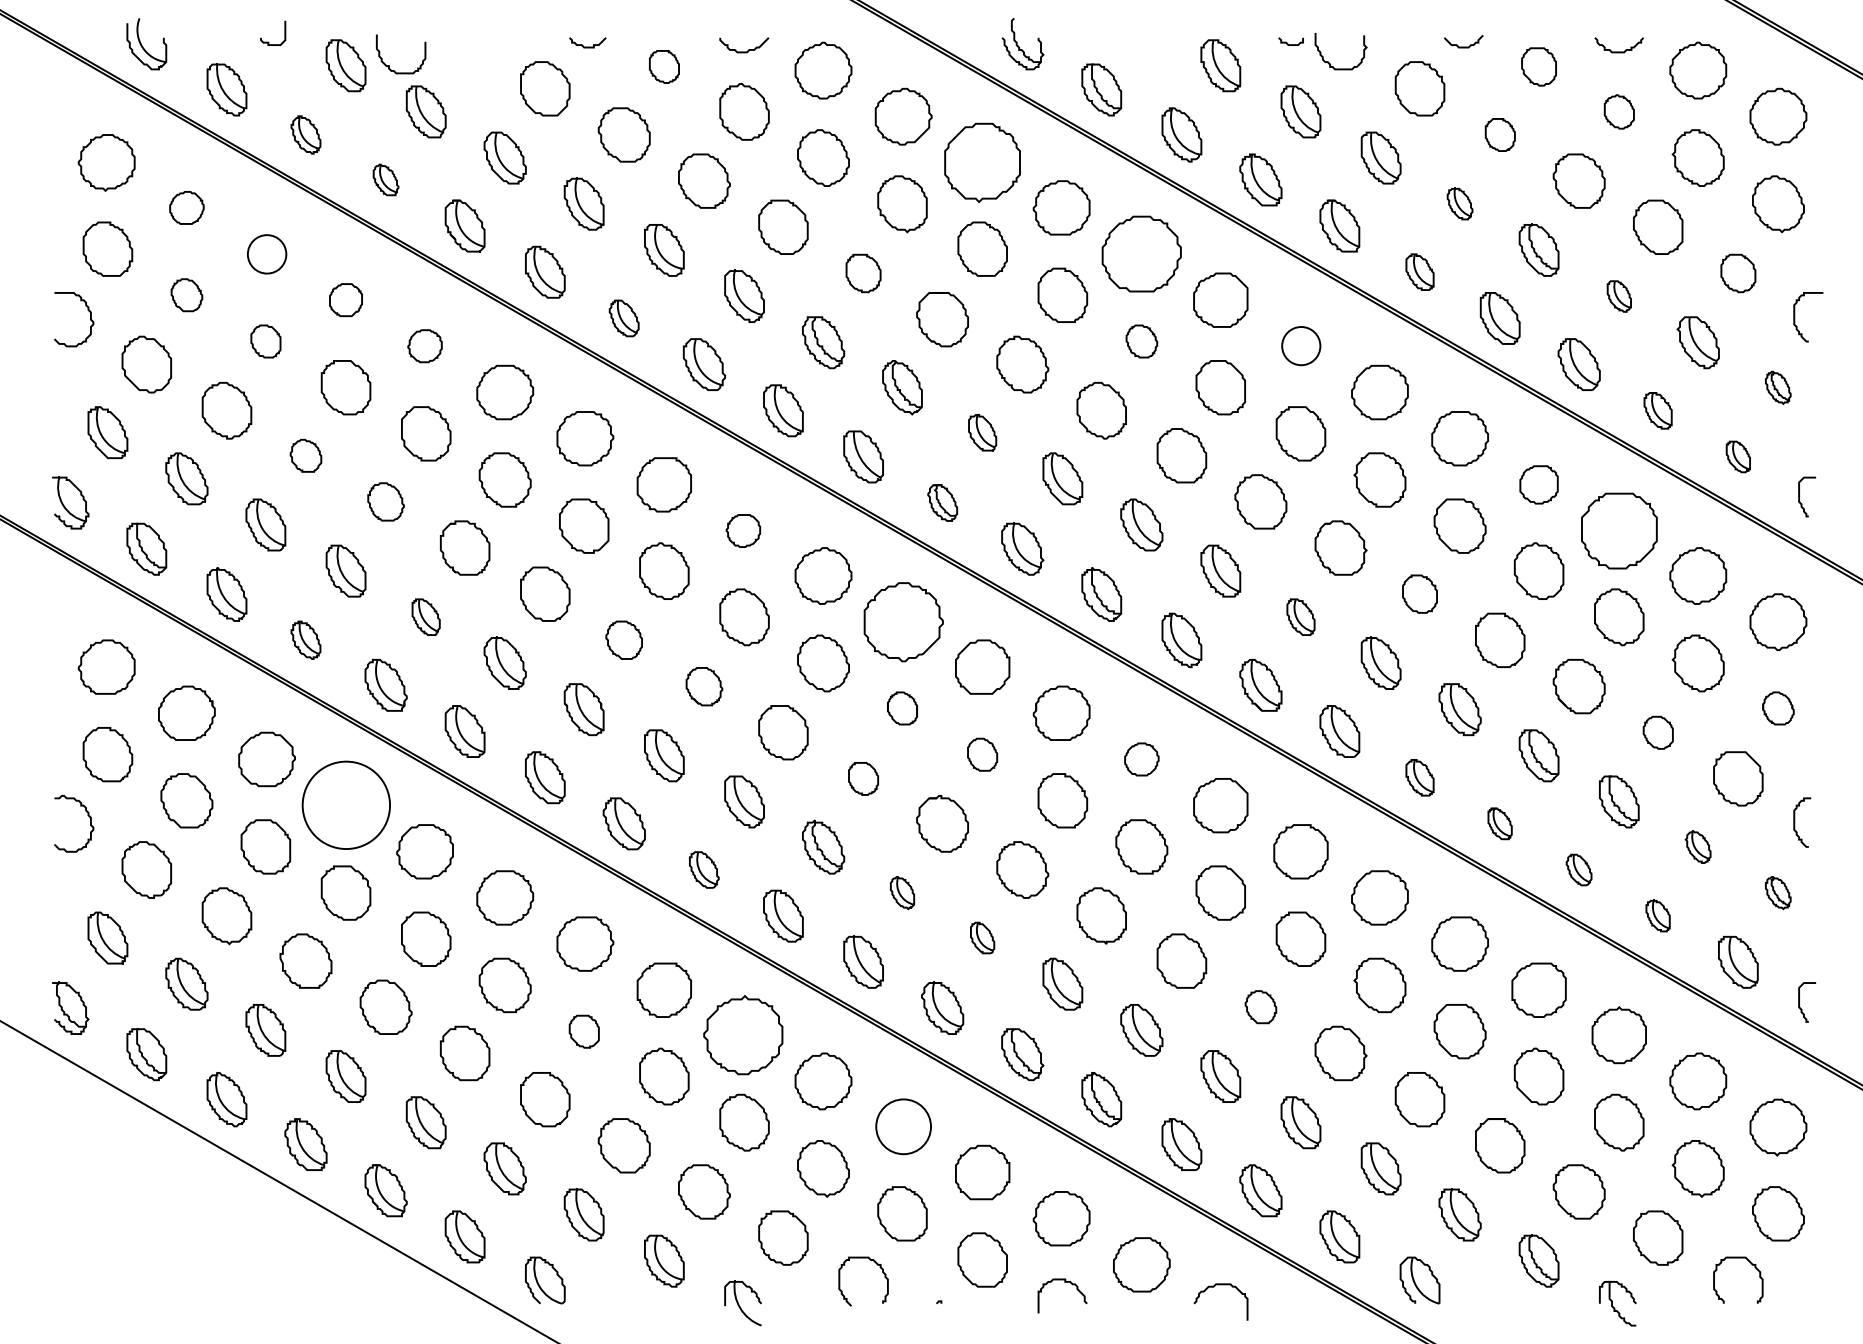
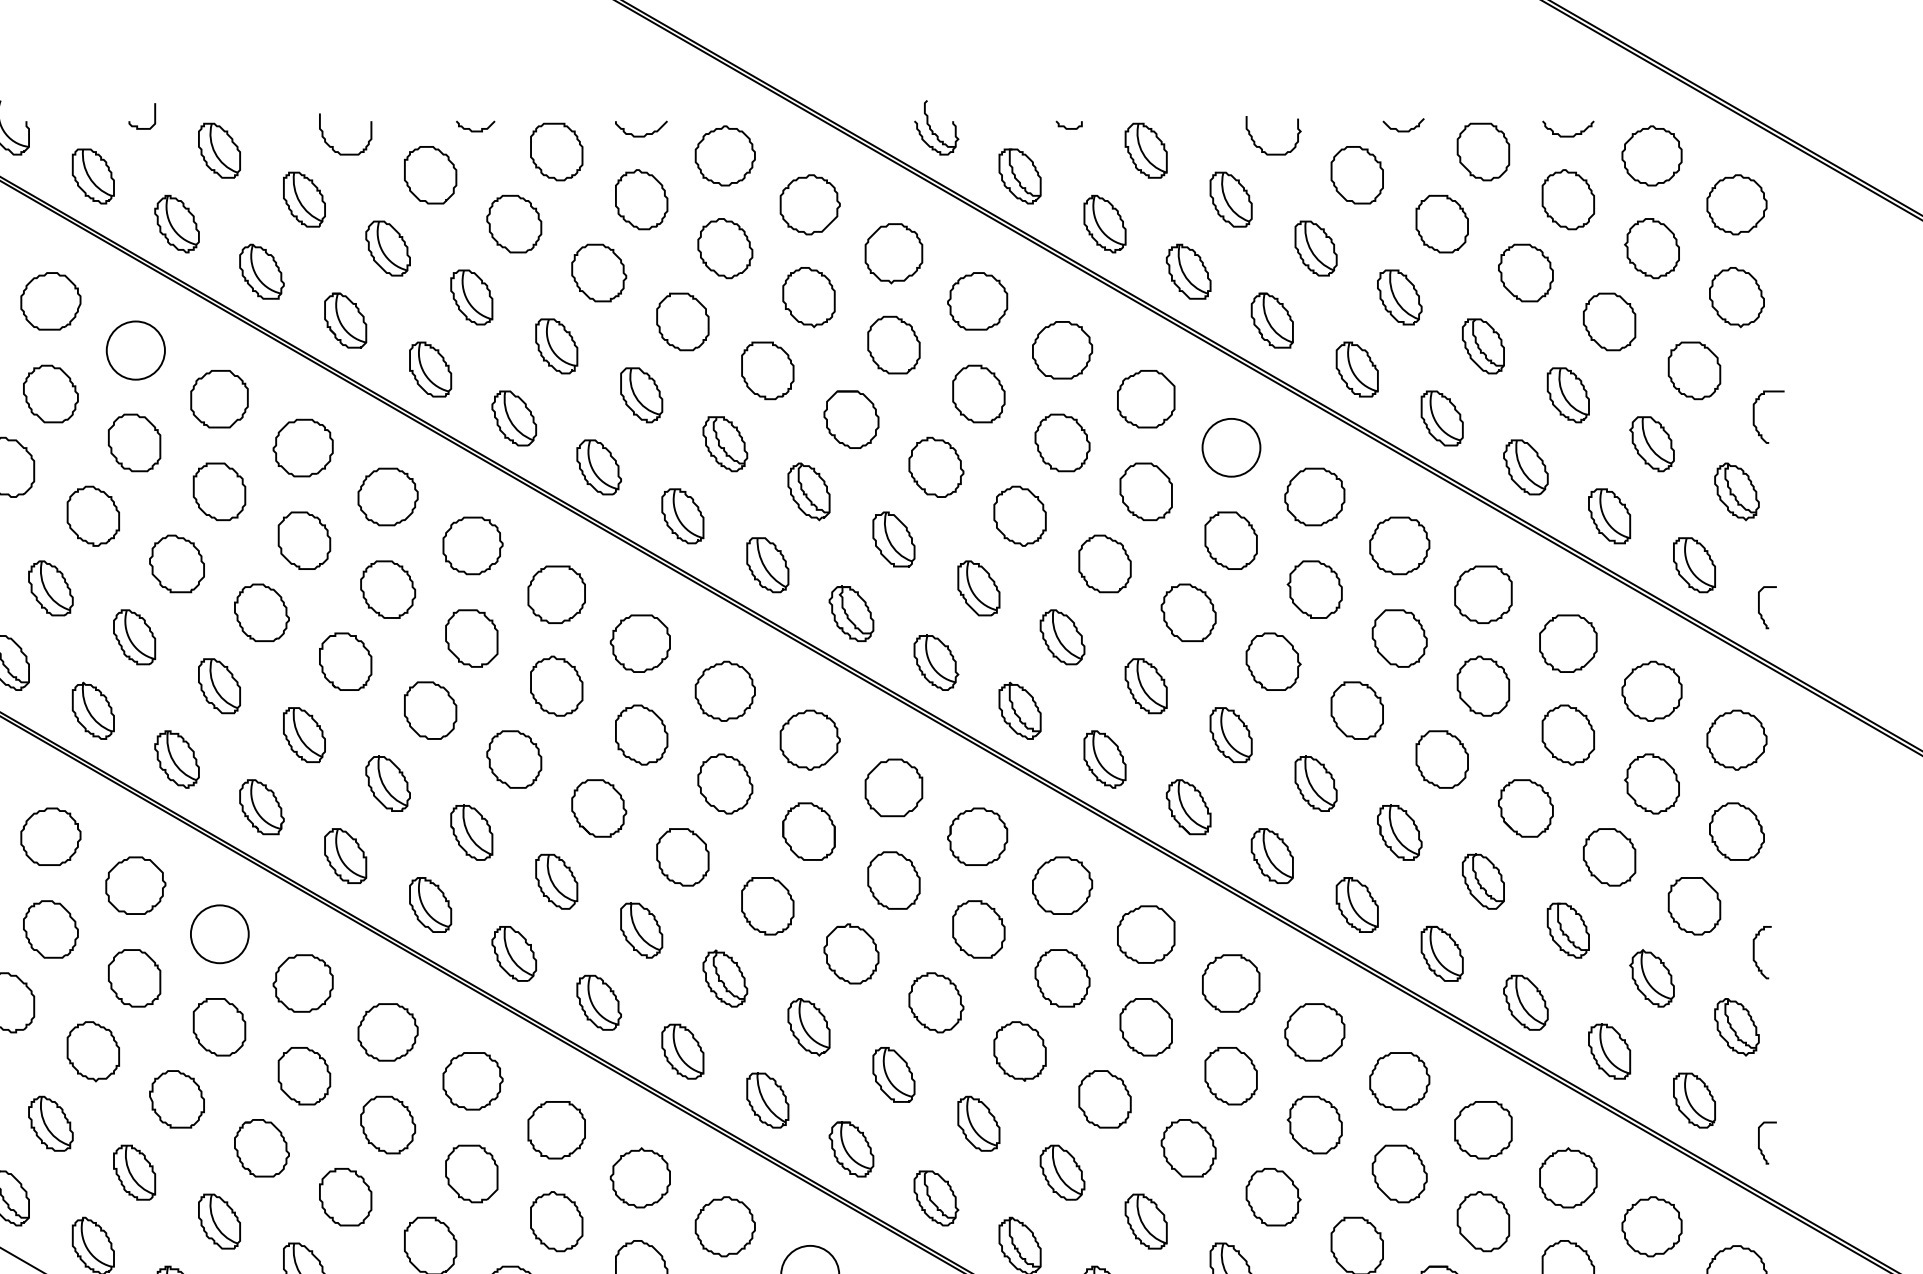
curve: (1288, 43) -> (1066, 127), moved
curve: (389, 65) -> (333, 146), moved
part: (664, 66) -> (556, 151), size x1.67
part: (1538, 66) -> (1482, 151), size x1.43
part: (1619, 111) -> (1568, 199), size x1.67
part: (305, 134) -> (176, 223), size x1.43
part: (1500, 134) -> (1442, 223), size x1.67
part: (982, 162) -> (893, 253), size x0.71
part: (385, 179) -> (261, 271), size x1.67
part: (1459, 203) -> (1399, 296), size x1.67
part: (186, 207) -> (50, 300), size x1.67
circle: (266, 253) -> (135, 349), size x1.43
part: (1141, 253) -> (1062, 349), size x0.71
part: (1419, 271) -> (1356, 368), size x1.43
part: (863, 273) -> (767, 370), size x1.43
part: (1738, 273) -> (1694, 370), size x1.43
part: (186, 294) -> (50, 393), size x1.67
part: (1619, 296) -> (1568, 395), size x1.67
part: (345, 299) -> (218, 398), size x1.67
part: (623, 318) -> (513, 418), size x1.43
part: (265, 341) -> (134, 442), size x1.67
part: (1141, 341) -> (1062, 442), size x1.67
part: (424, 345) -> (302, 447), size x1.67
circle: (1300, 345) -> (1230, 447), size x1.43
part: (1777, 387) -> (1735, 491), size x1.67
part: (1657, 410) -> (1608, 516), size x1.43
part: (982, 432) -> (893, 539), size x1.43
part: (305, 455) -> (176, 563), size x1.67
part: (1738, 456) -> (1694, 564), size x1.67
part: (1538, 484) -> (1482, 594), size x1.43
part: (385, 501) -> (261, 612), size x1.43
part: (942, 502) -> (851, 613), size x1.43
part: (743, 530) -> (640, 643), size x1.67
part: (1618, 530) -> (1567, 643), size x0.71
part: (1419, 593) -> (1356, 709), size x1.43
part: (425, 616) -> (303, 734), size x1.43
part: (1300, 616) -> (1230, 734), size x1.43
part: (903, 621) -> (810, 739), size x0.71
part: (305, 639) -> (176, 758), size x1.43
part: (623, 639) -> (513, 758), size x1.43
part: (704, 686) -> (599, 808), size x1.43
part: (902, 708) -> (809, 831), size x1.67
part: (1778, 708) -> (1737, 831), size x1.67
part: (1658, 732) -> (1609, 857), size x1.67
part: (982, 754) -> (893, 880), size x1.67
part: (1141, 759) -> (1062, 885), size x1.67
part: (1419, 777) -> (1356, 904), size x1.43
part: (863, 778) -> (767, 905), size x1.67
circle: (346, 805) -> (219, 934), size x0.62
part: (1499, 823) -> (1441, 953), size x1.67
part: (1697, 846) -> (1651, 977), size x1.67
part: (703, 869) -> (598, 1002), size x1.43
part: (1578, 869) -> (1525, 1002), size x1.67
part: (902, 892) -> (809, 1026), size x1.67
part: (1777, 892) -> (1735, 1026), size x1.67
part: (1657, 915) -> (1608, 1051), size x1.67
part: (982, 937) -> (893, 1074), size x1.67
part: (1260, 1006) -> (1188, 1147), size x1.67
part: (584, 1031) -> (472, 1173), size x1.67
part: (743, 1035) -> (640, 1178), size x0.71

